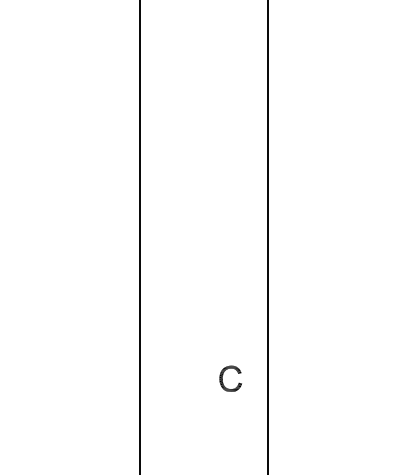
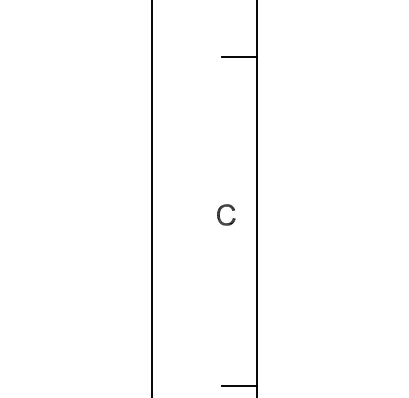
line: (245, 63) -> (238, 57), added
part: (223, 374) -> (220, 211), moved
line: (245, 465) -> (238, 385), added

